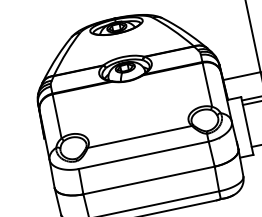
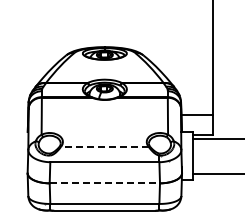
line: (139, 136) -> (104, 146), solid -> dashed
line: (149, 180) -> (105, 183), solid -> dashed

